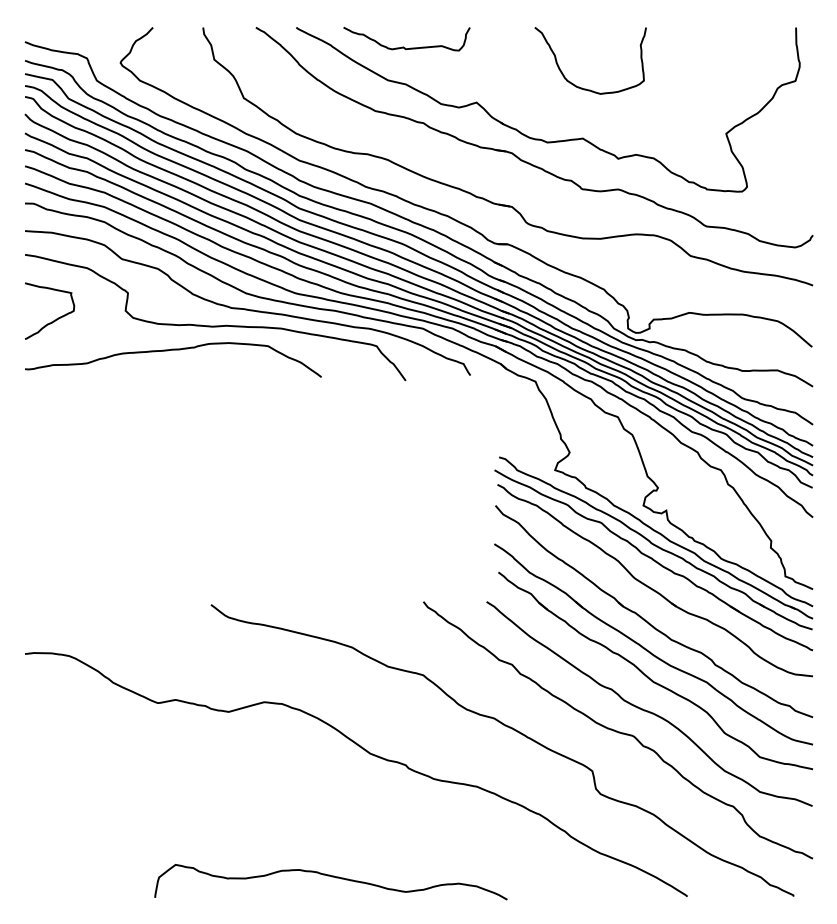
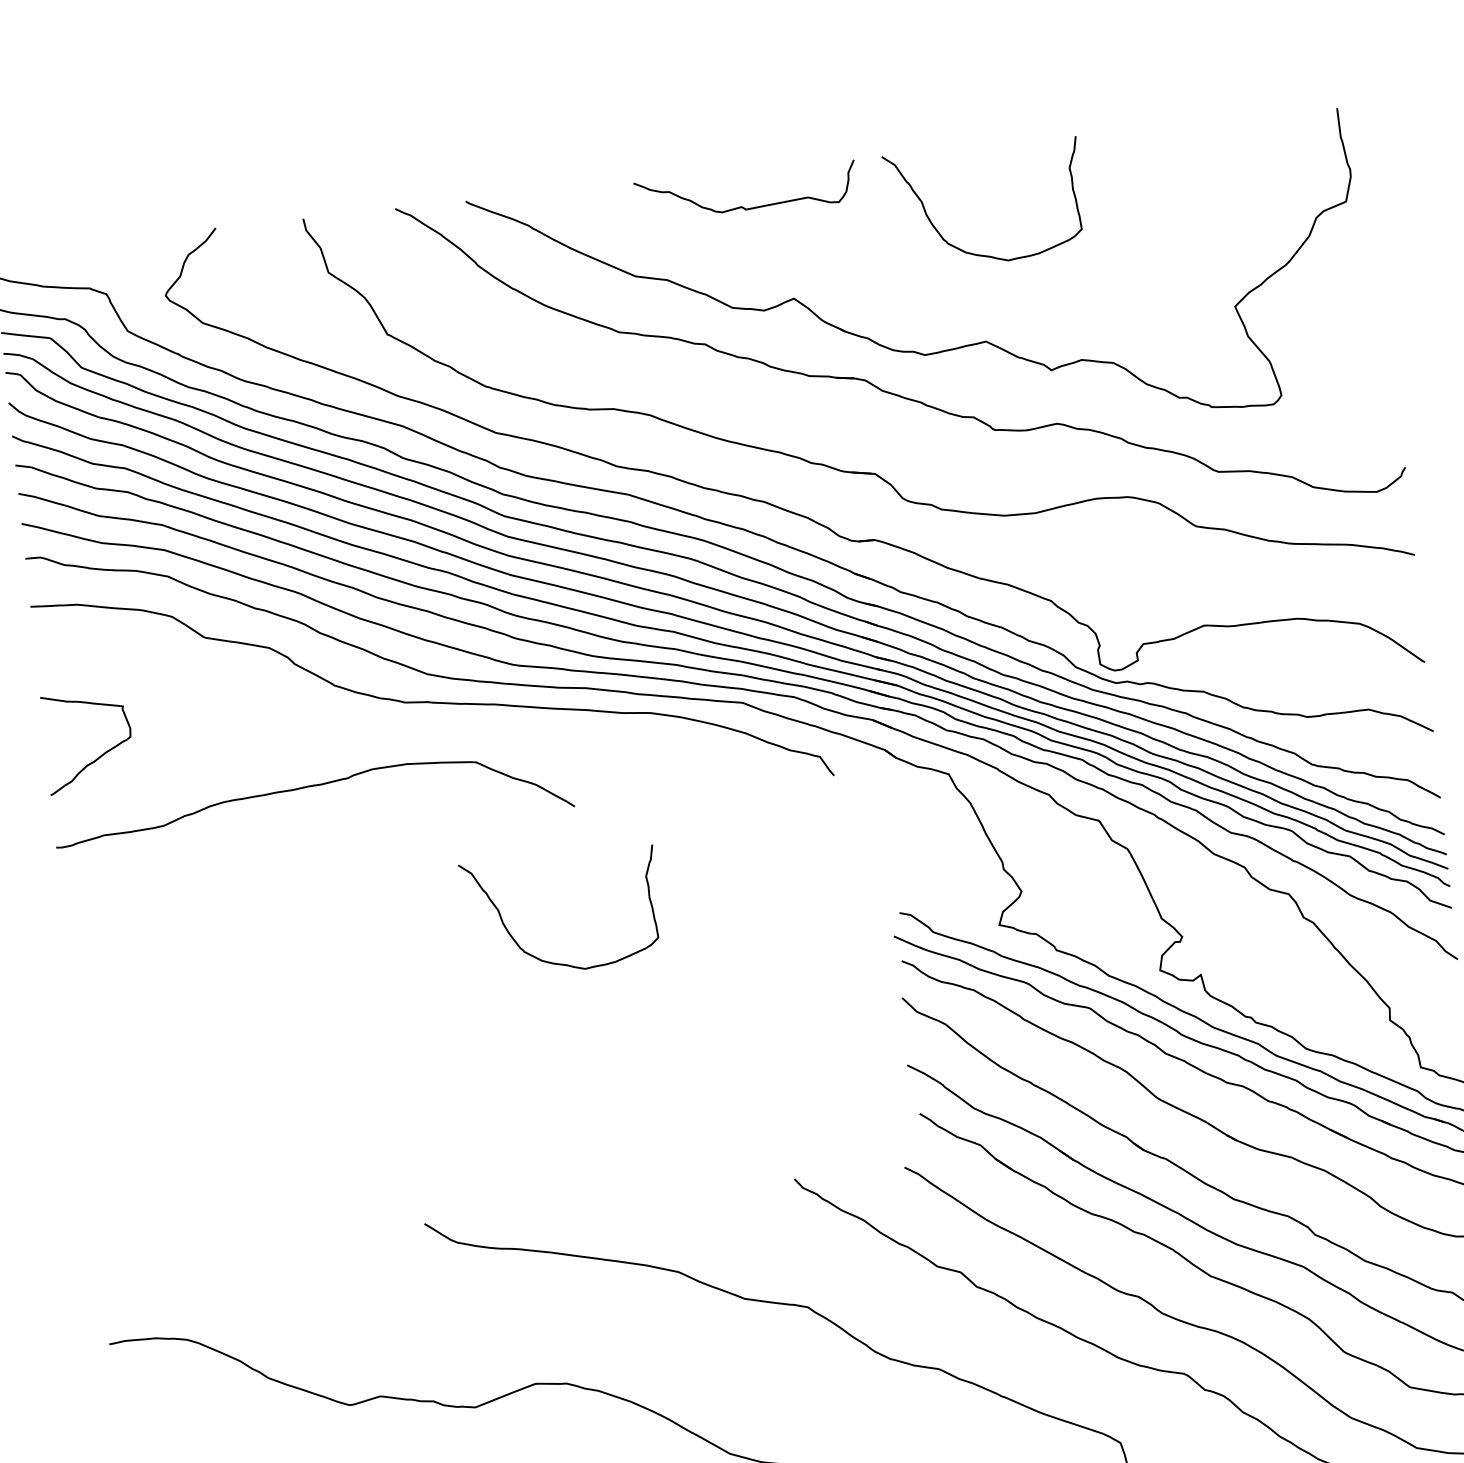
curve: (403, 46) -> (741, 205), moved
curve: (215, 325) -> (380, 736), removed
curve: (299, 463) -> (552, 961), added

